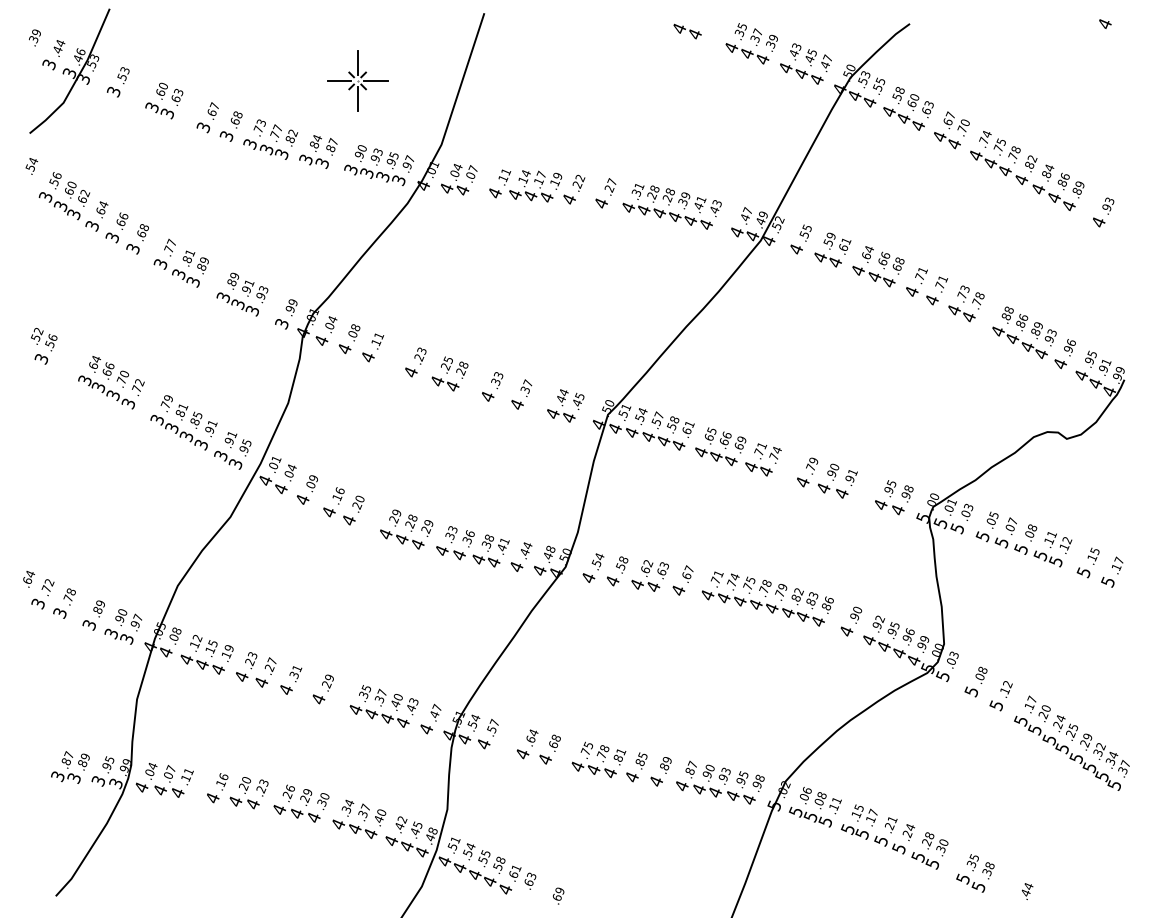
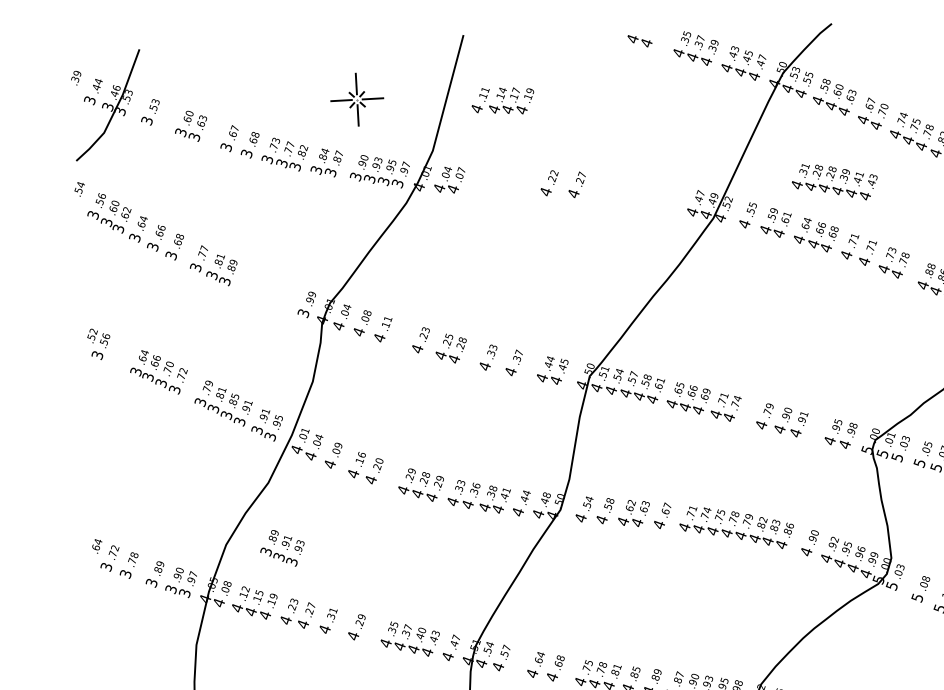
text: (525, 185) -> (502, 100), moved
text: (671, 206) -> (834, 181), moved
text: (242, 294) -> (282, 548), moved

